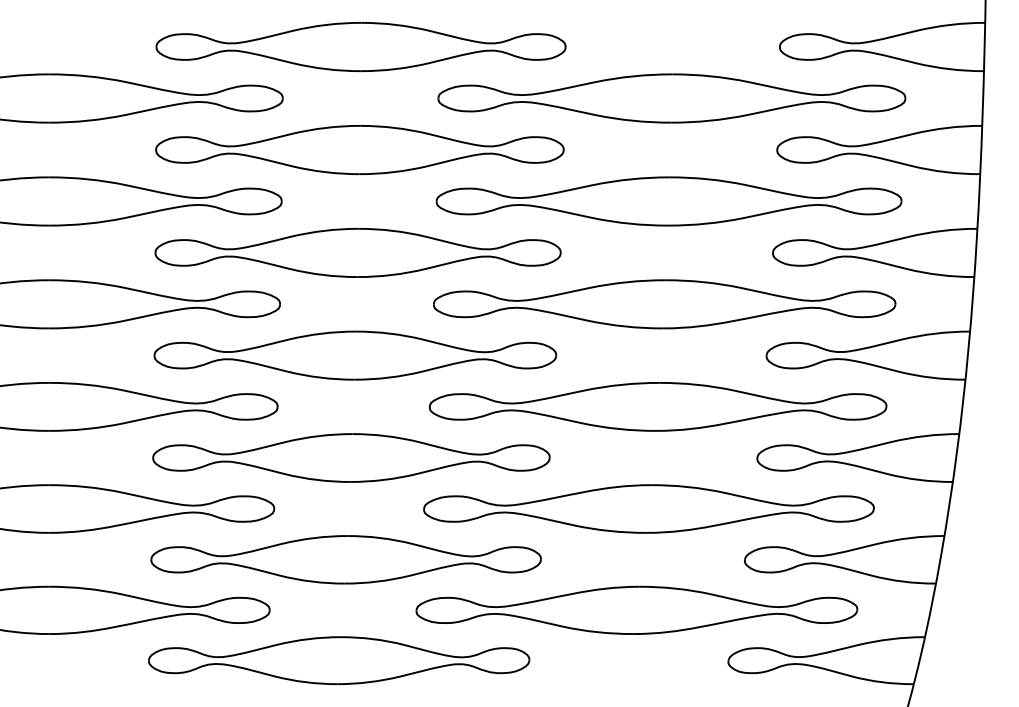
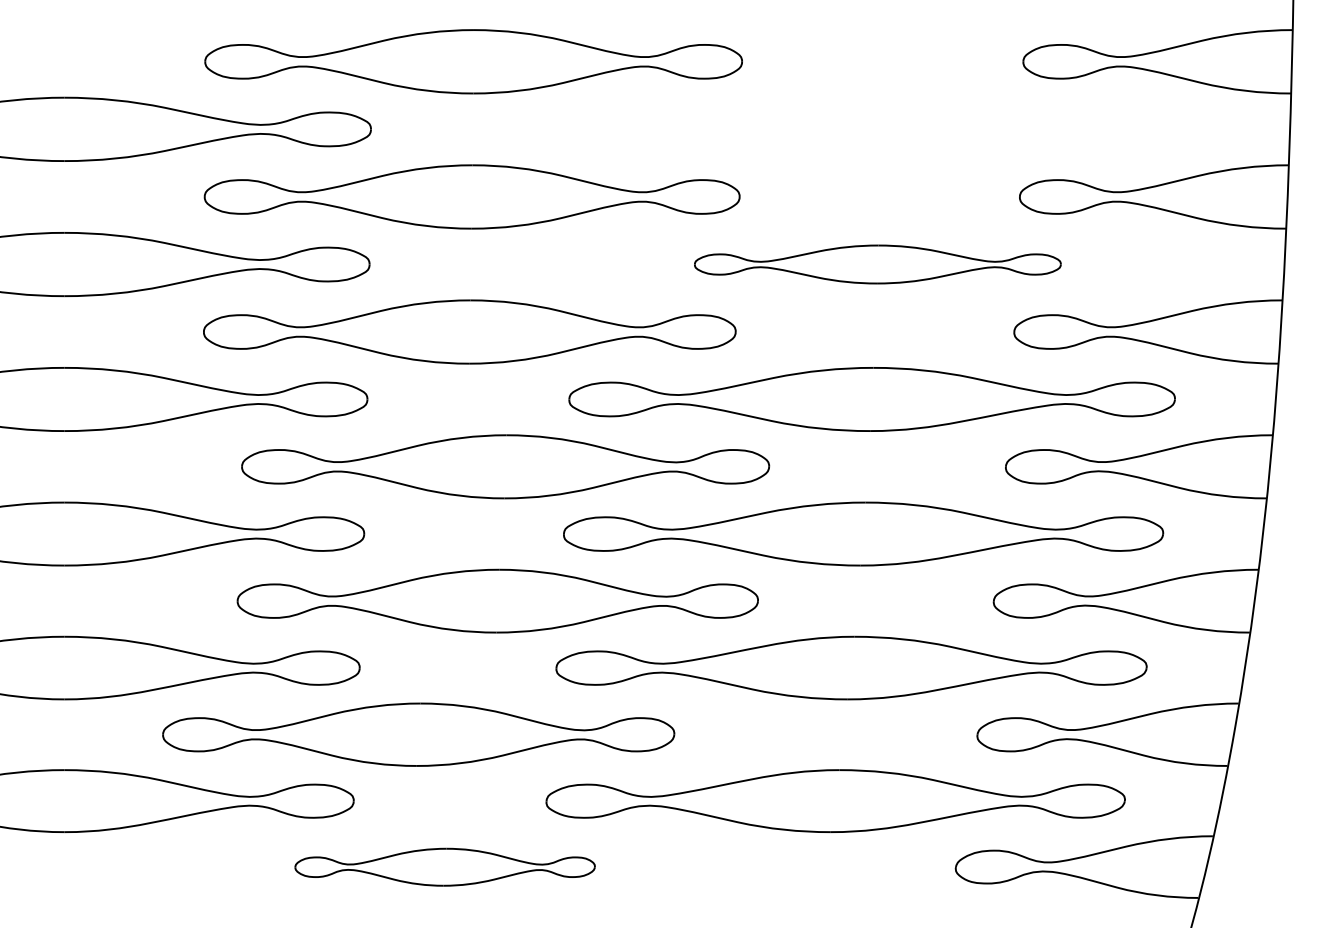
part: (671, 98) -> (881, 129), removed
part: (668, 201) -> (877, 264), size x0.6
part: (355, 355) -> (505, 466), moved
part: (351, 457) -> (497, 600), moved
part: (345, 559) -> (417, 734), moved
part: (339, 660) -> (445, 866), size x0.6

